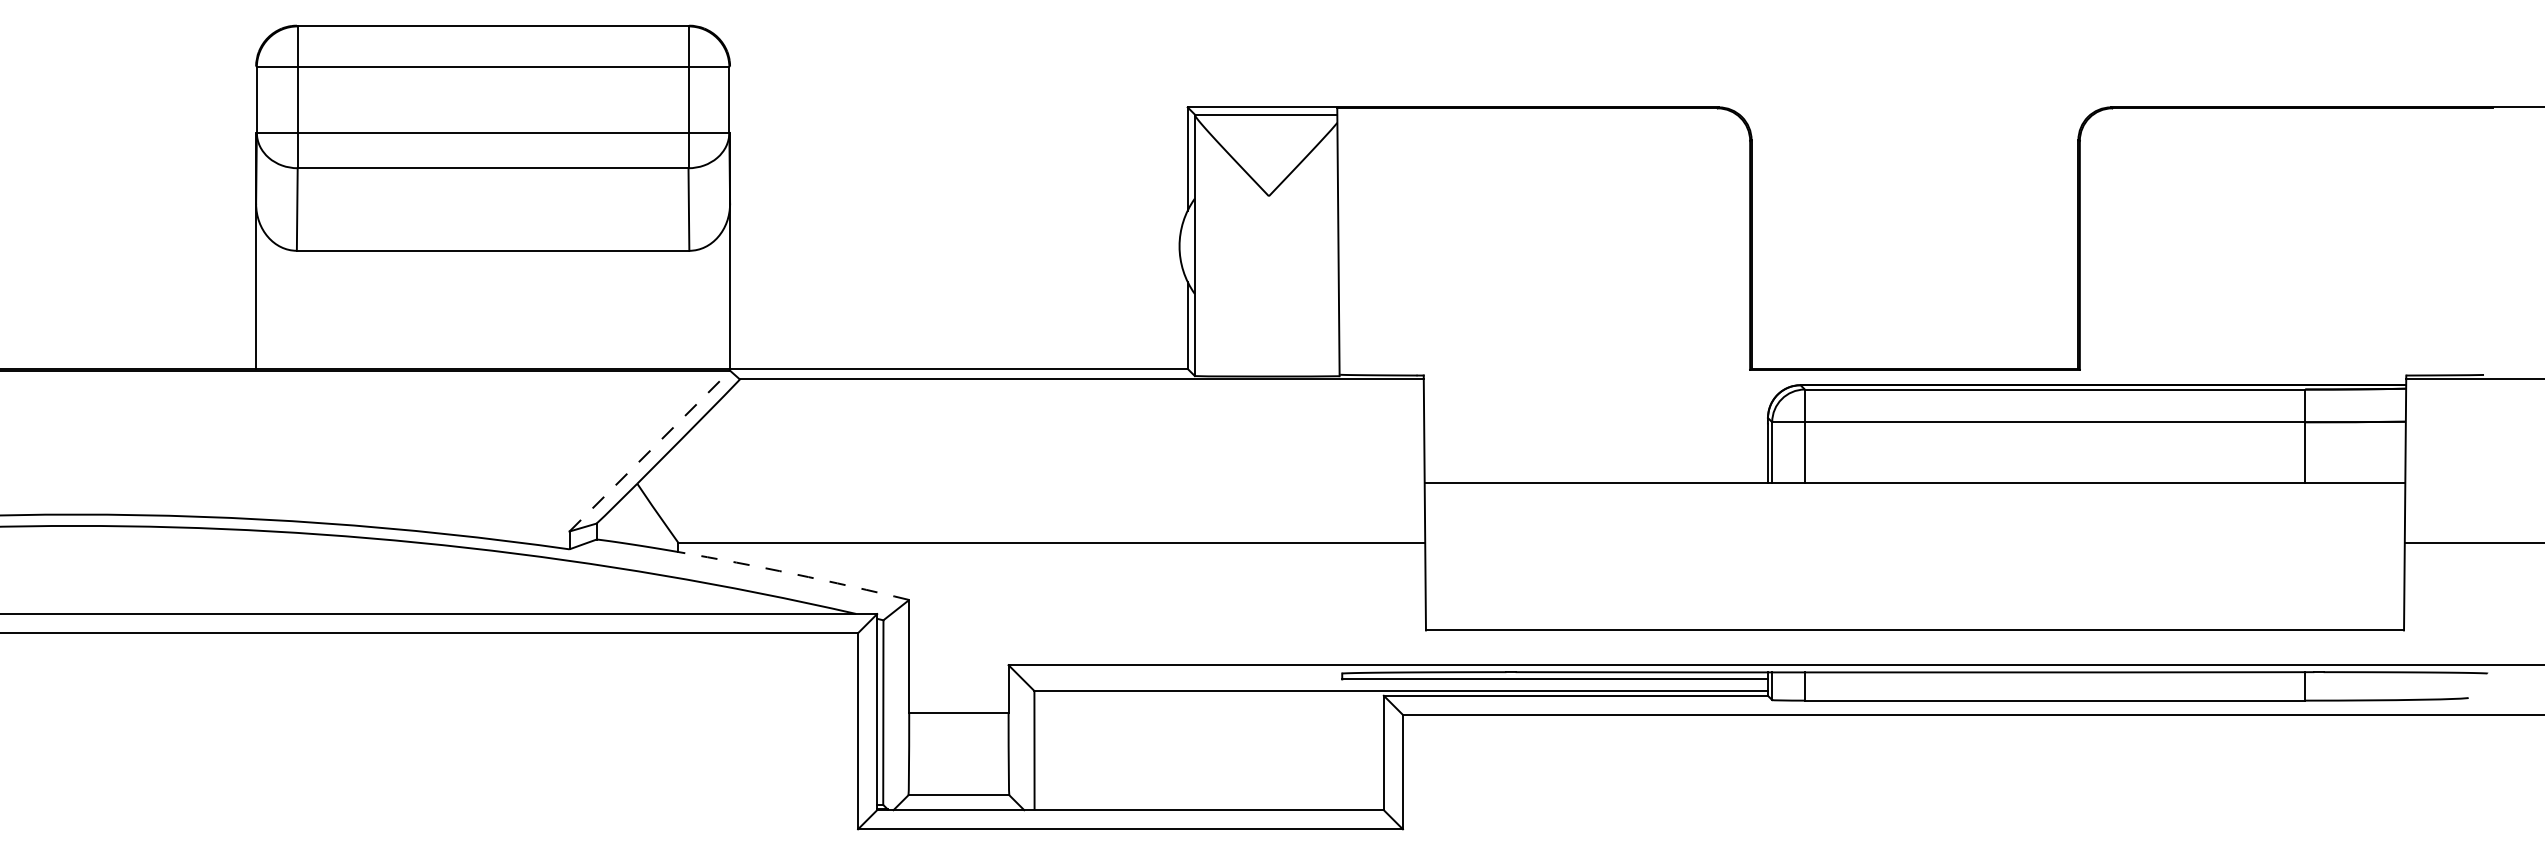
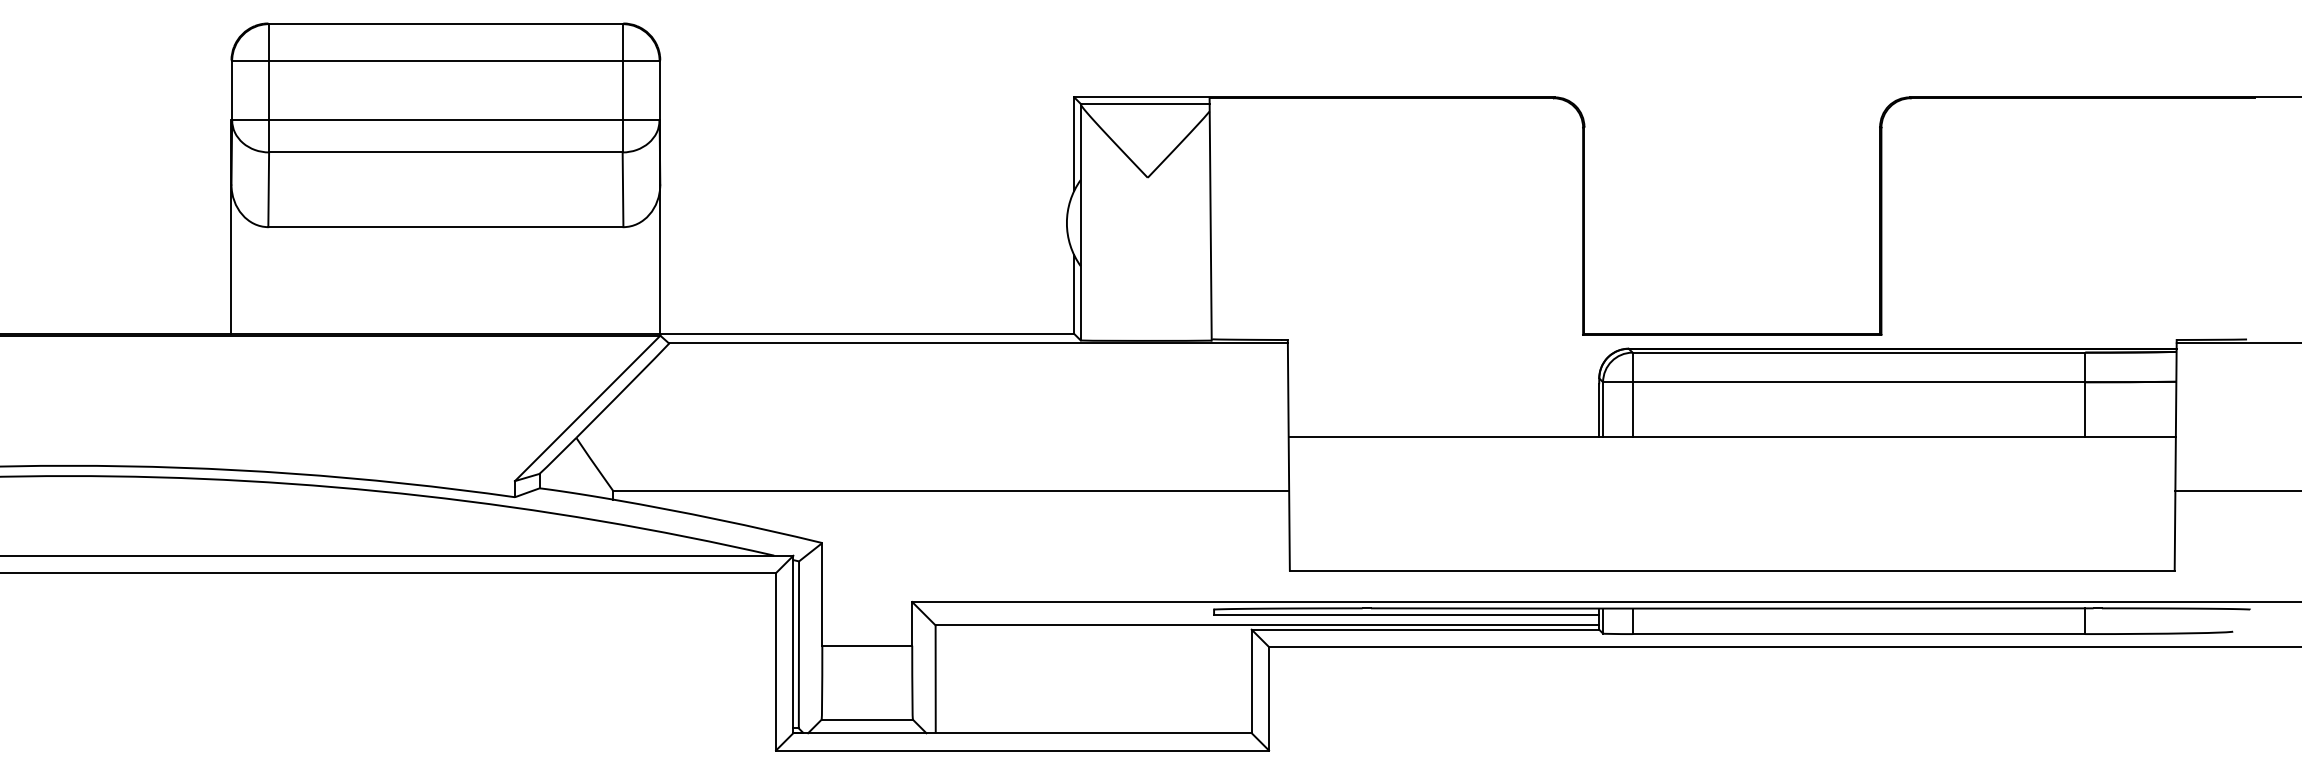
line: (649, 451) -> (587, 408), dashed -> solid
arc: (794, 574) -> (718, 519), dashed -> solid

